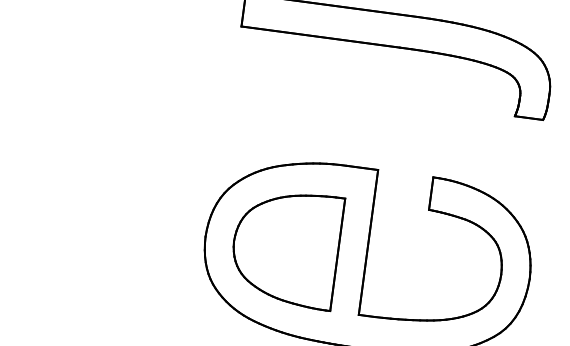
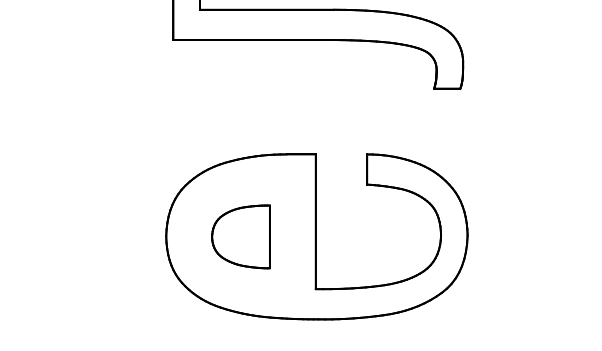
part: (285, 247) -> (240, 236), size x0.6

